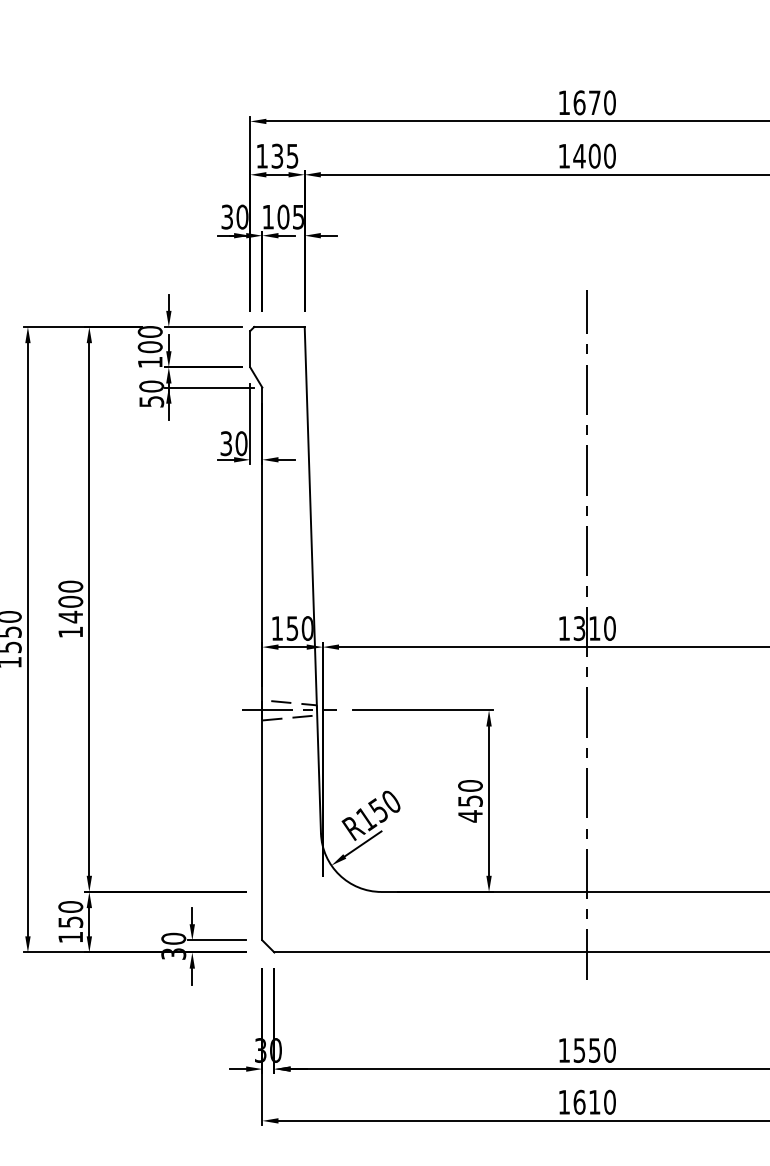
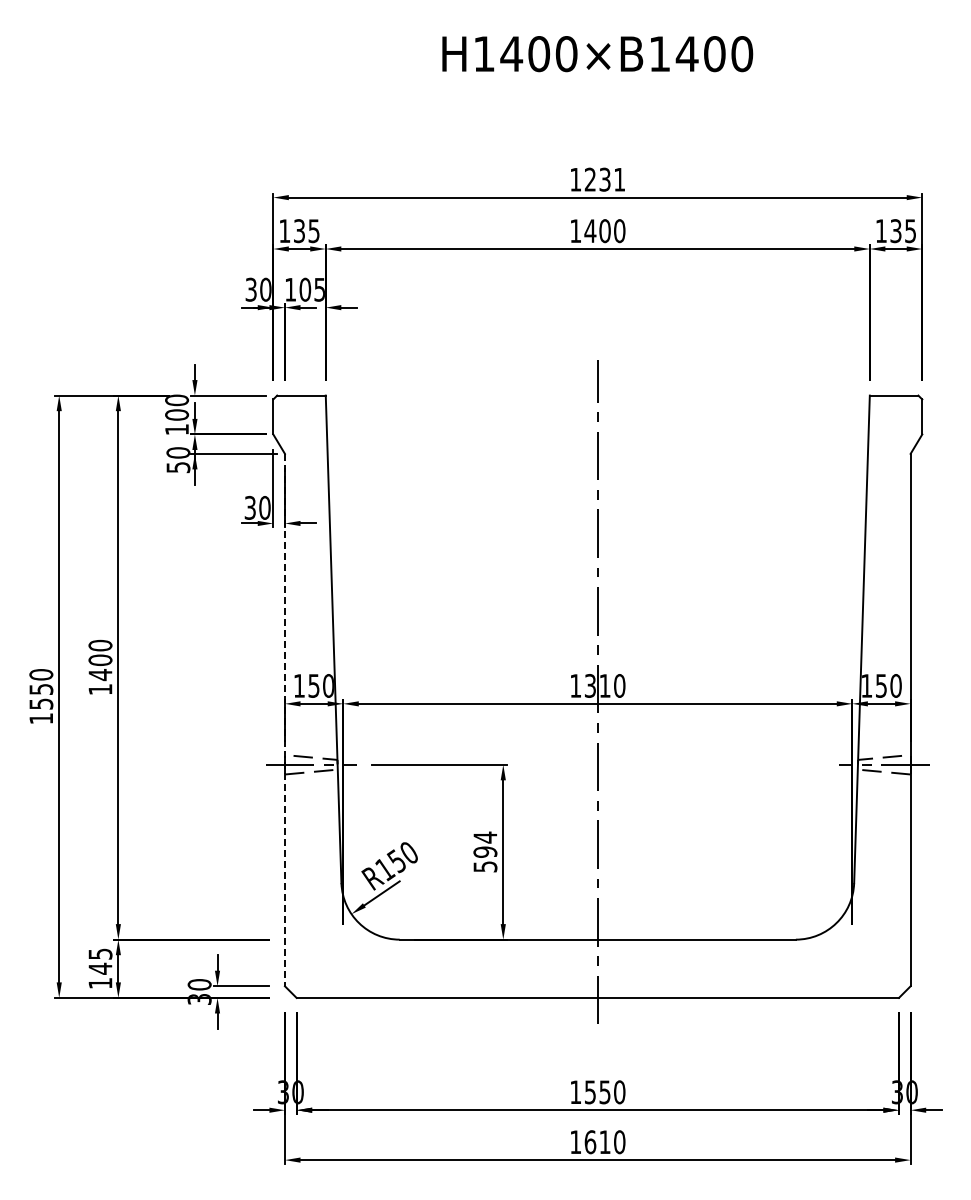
text: (594, 102) -> (604, 179), 1670 -> 1231
line: (261, 664) -> (284, 720), solid -> dashed
text: (470, 800) -> (485, 851), 450 -> 594
text: (70, 914) -> (100, 961), 150 -> 145

